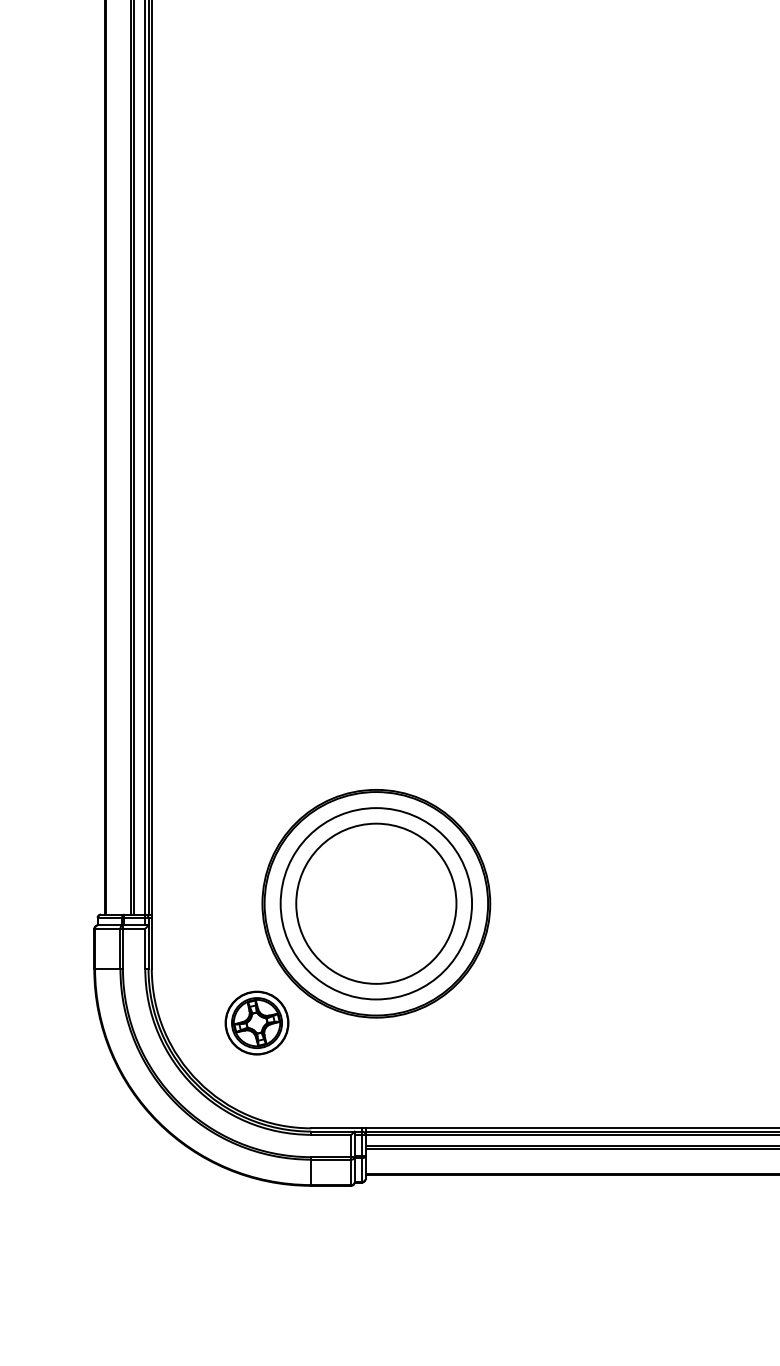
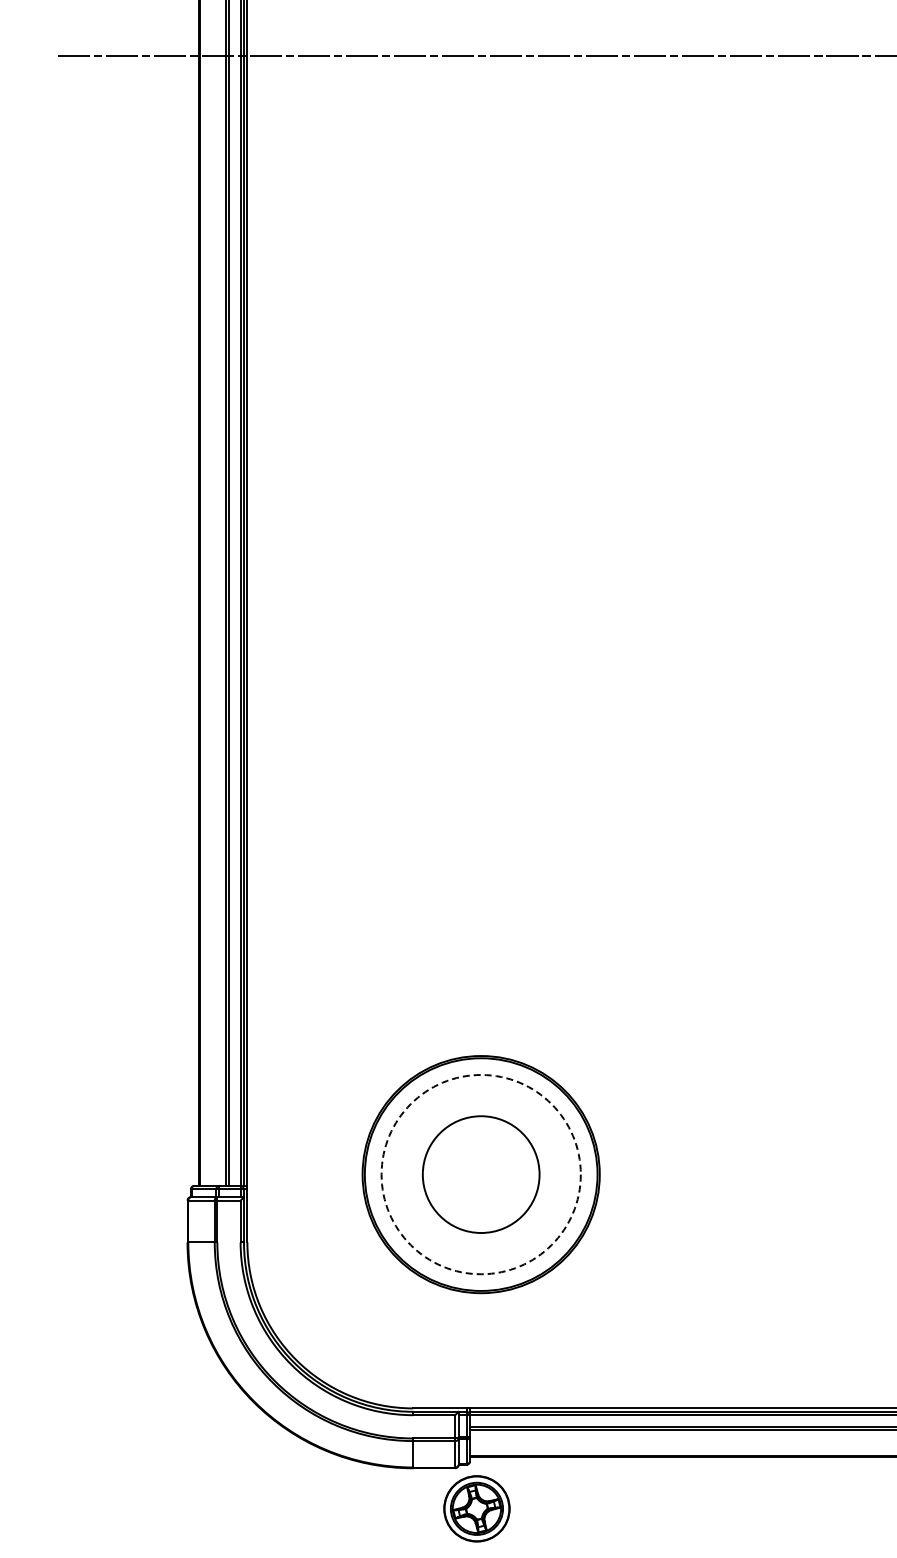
circle: (375, 903) -> (480, 1174), size x0.7
circle: (375, 903) -> (480, 1174), solid -> dashed
part: (256, 1022) -> (476, 1508), moved

